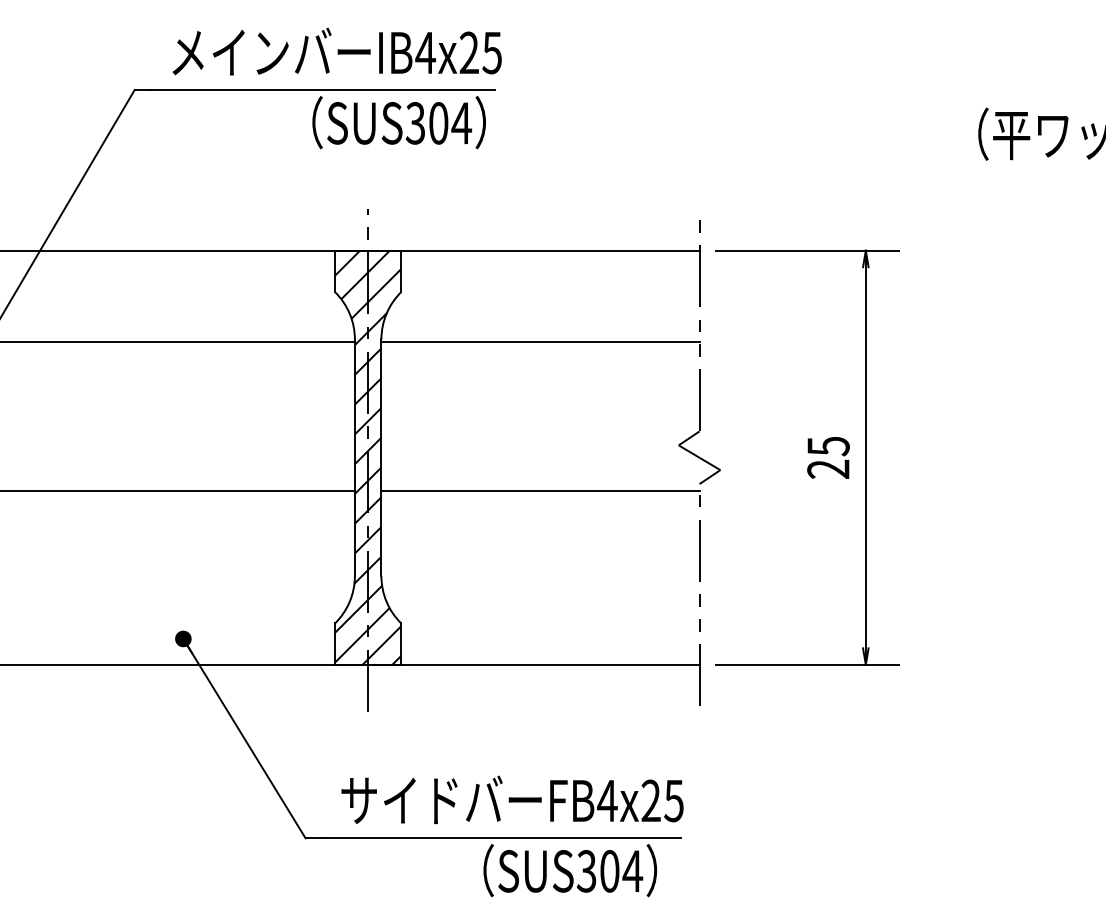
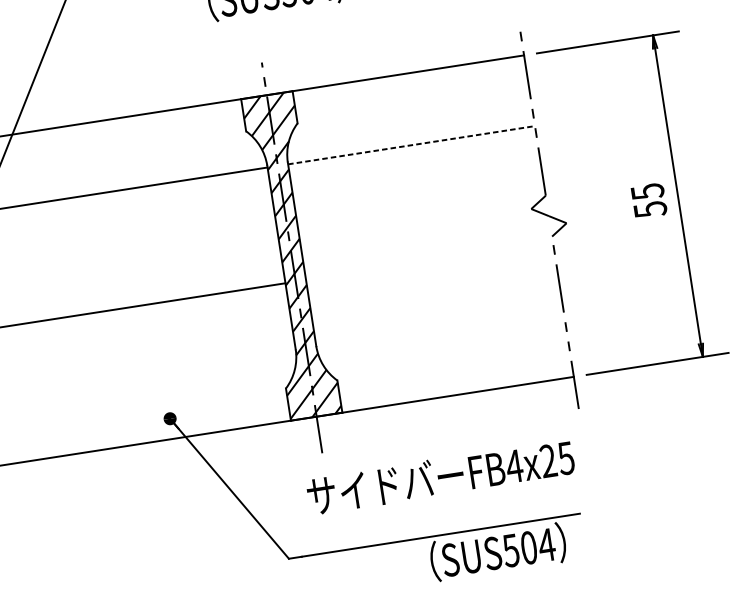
line: (540, 341) -> (411, 145), solid -> dashed
text: (828, 469) -> (650, 209), 25 -> 55
line: (540, 490) -> (429, 260), removed
text: (512, 799) -> (440, 476), moved
text: (586, 871) -> (510, 550), SUS304 -> SUS504

